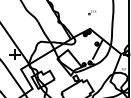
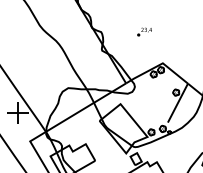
part: (92, 12) -> (144, 31), moved

